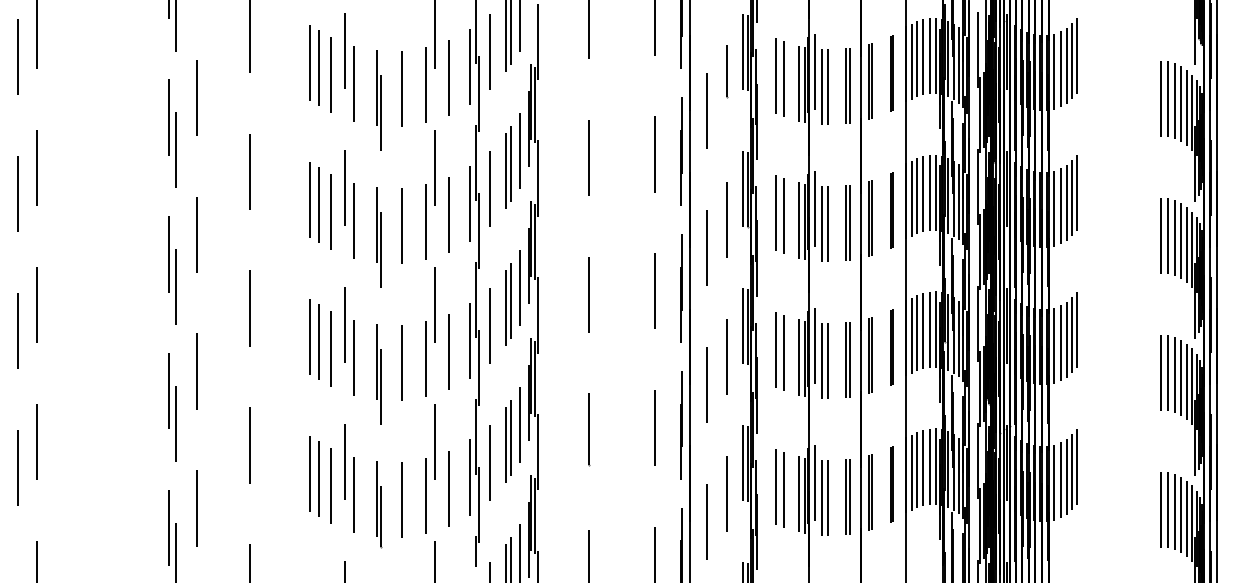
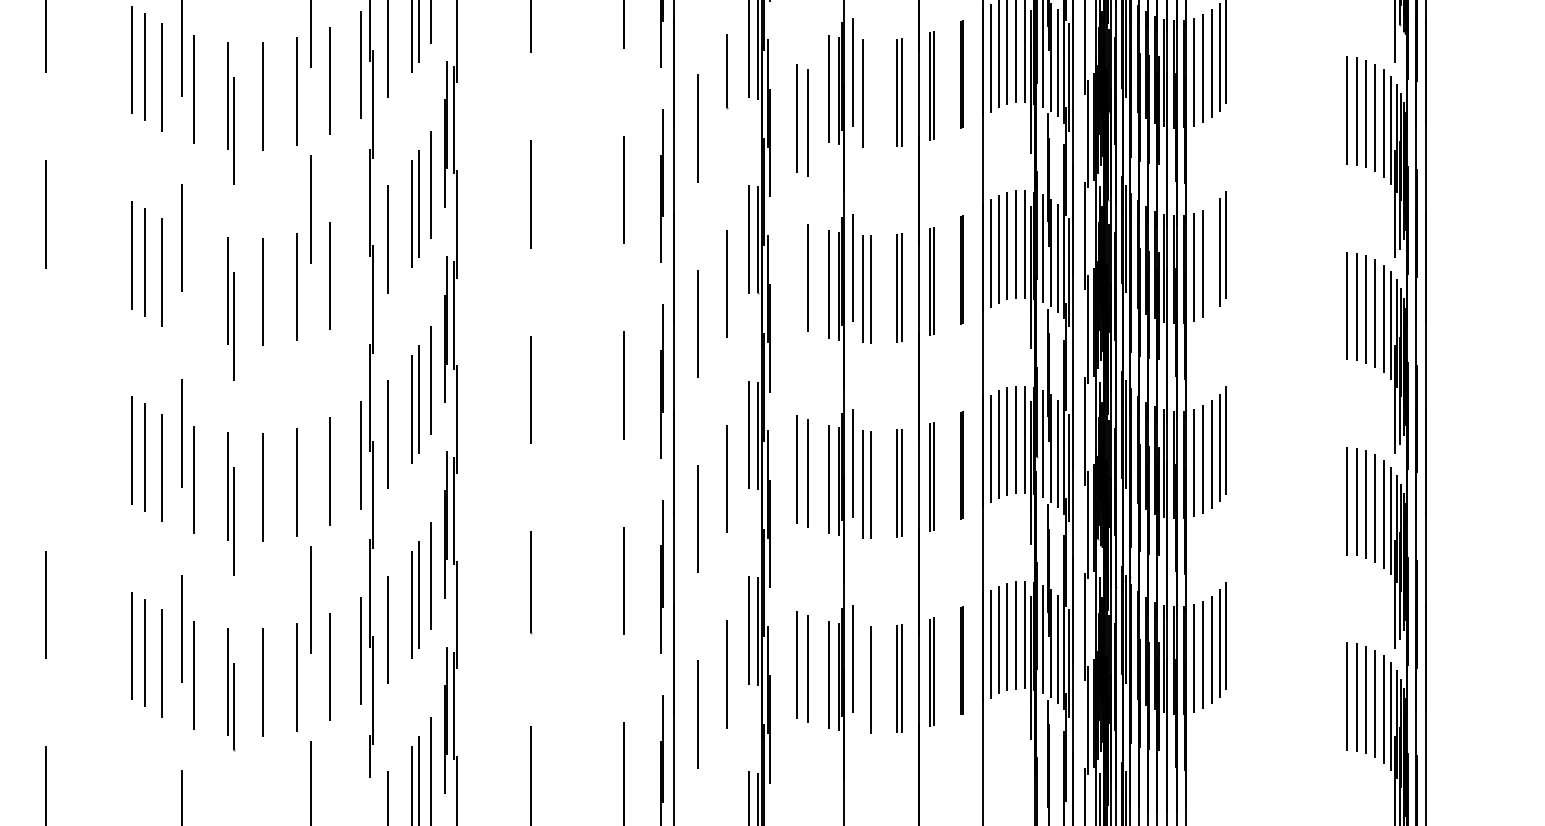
part: (779, 77) -> (801, 120), moved
line: (827, 87) -> (870, 94), removed
line: (1066, 202) -> (1211, 258), removed
line: (470, 203) -> (361, 259), removed
line: (776, 213) -> (797, 274), removed
line: (353, 220) -> (194, 284), removed
line: (435, 304) -> (311, 404), removed
line: (249, 308) -> (45, 409), removed
line: (822, 497) -> (863, 679), removed

